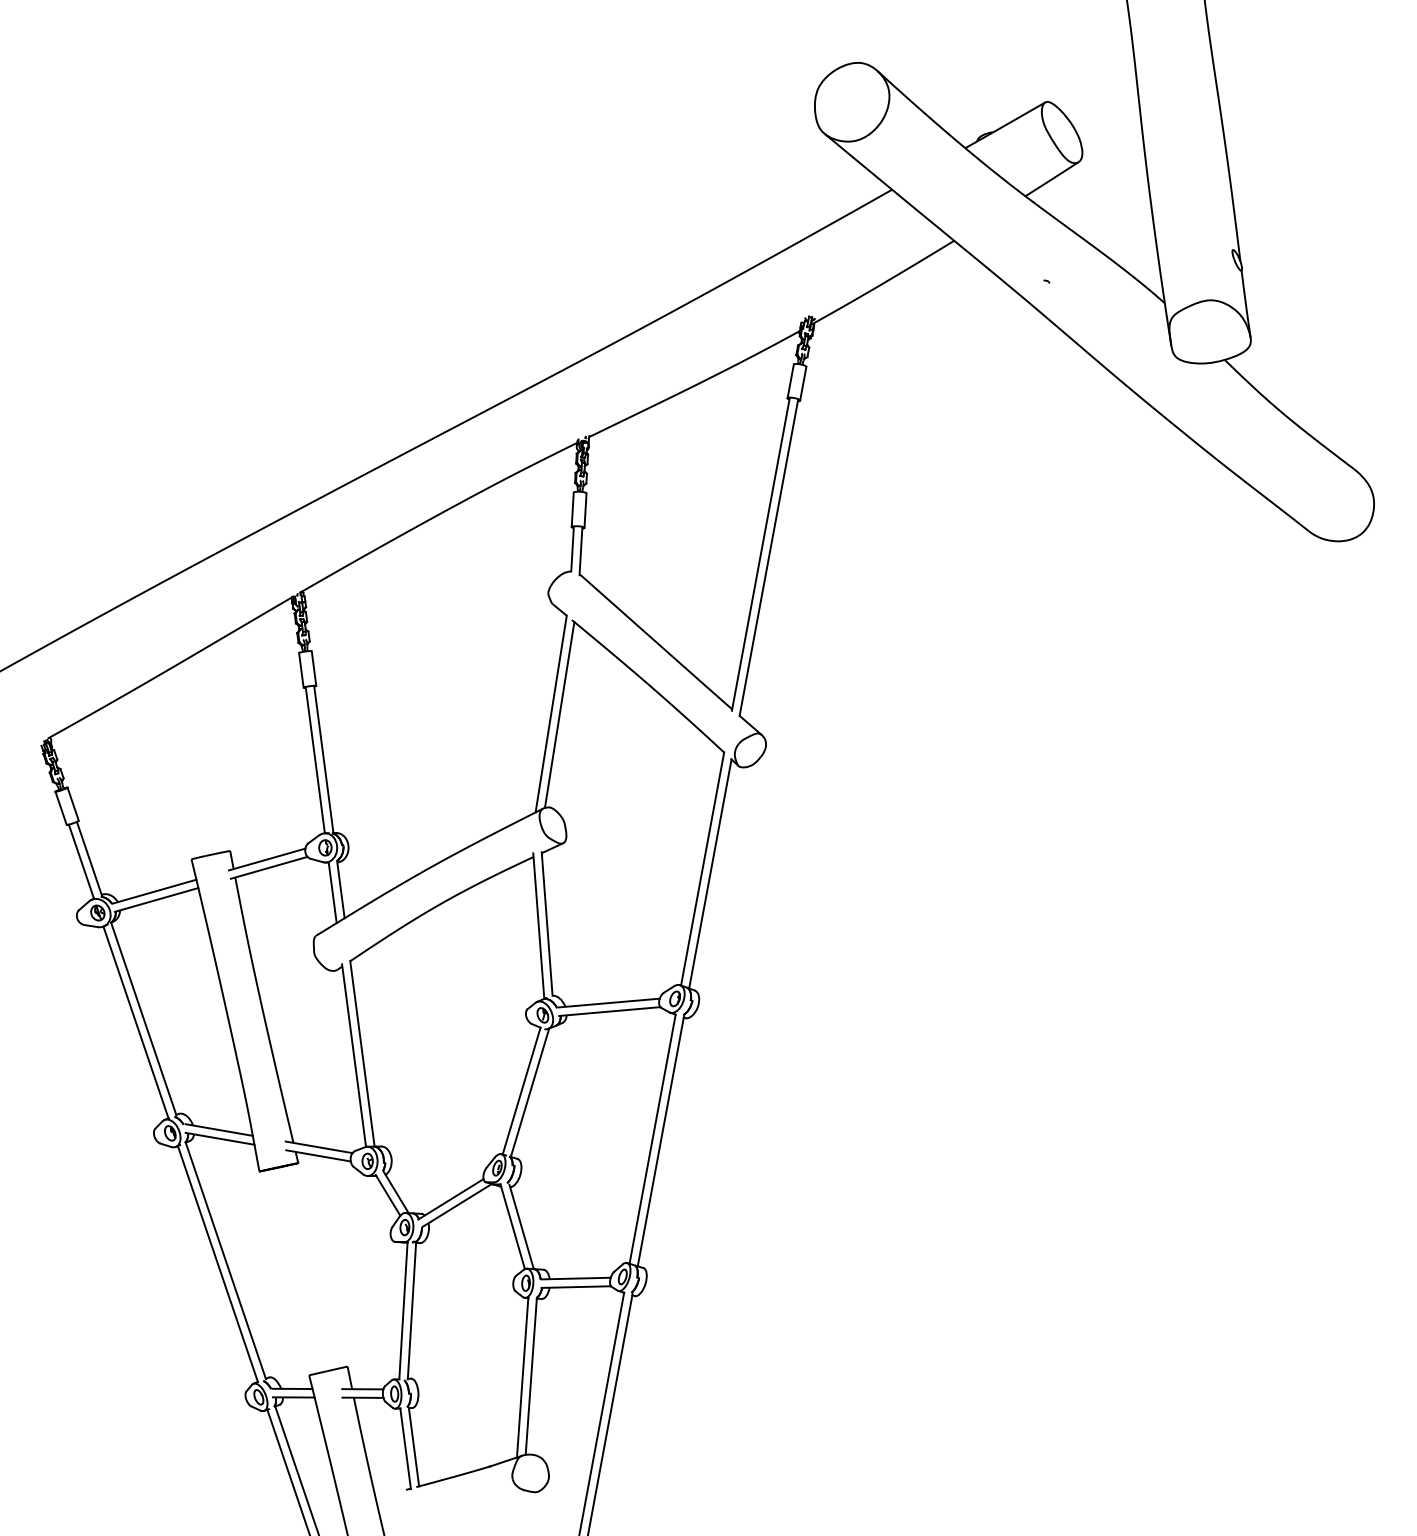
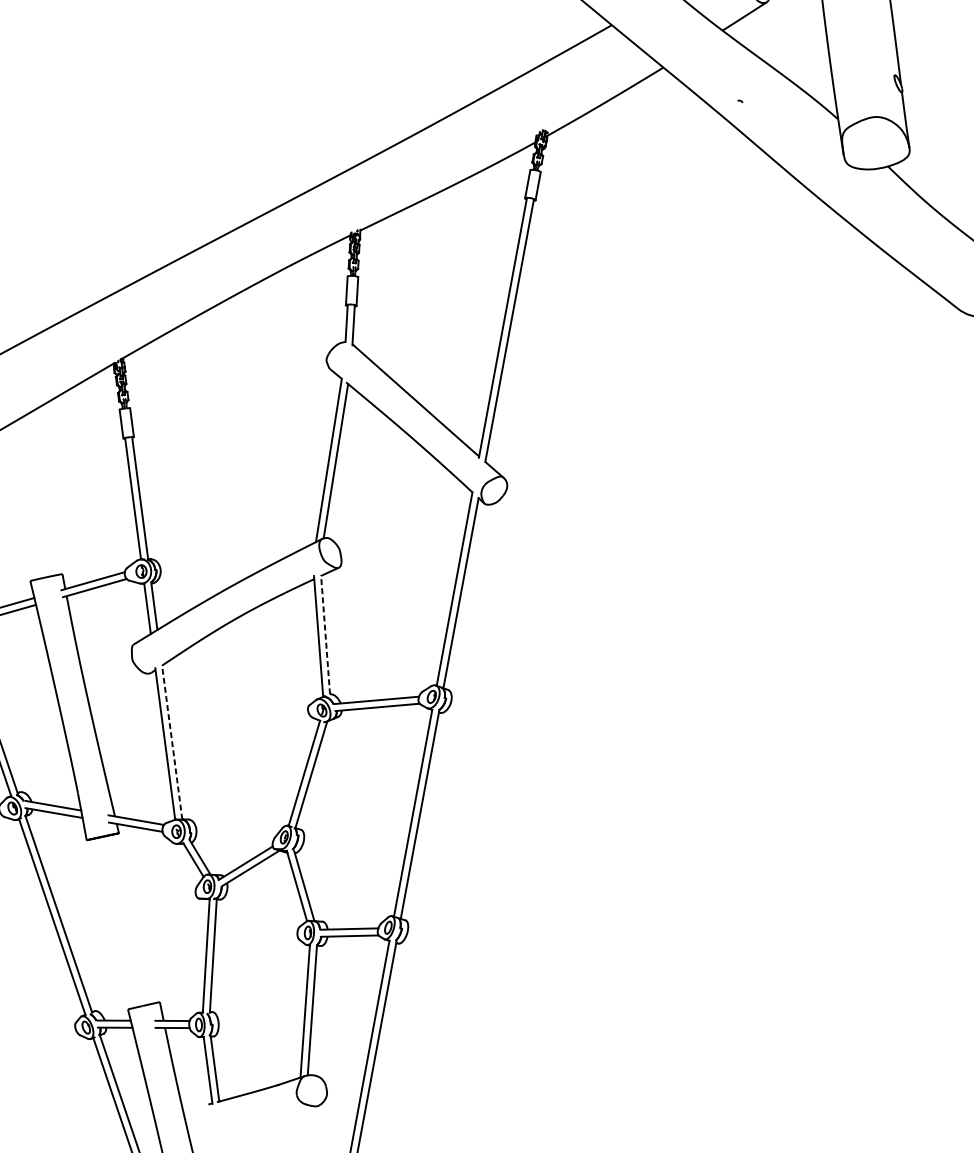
line: (547, 923) -> (325, 634), solid -> dashed
line: (362, 1053) -> (172, 742), solid -> dashed

